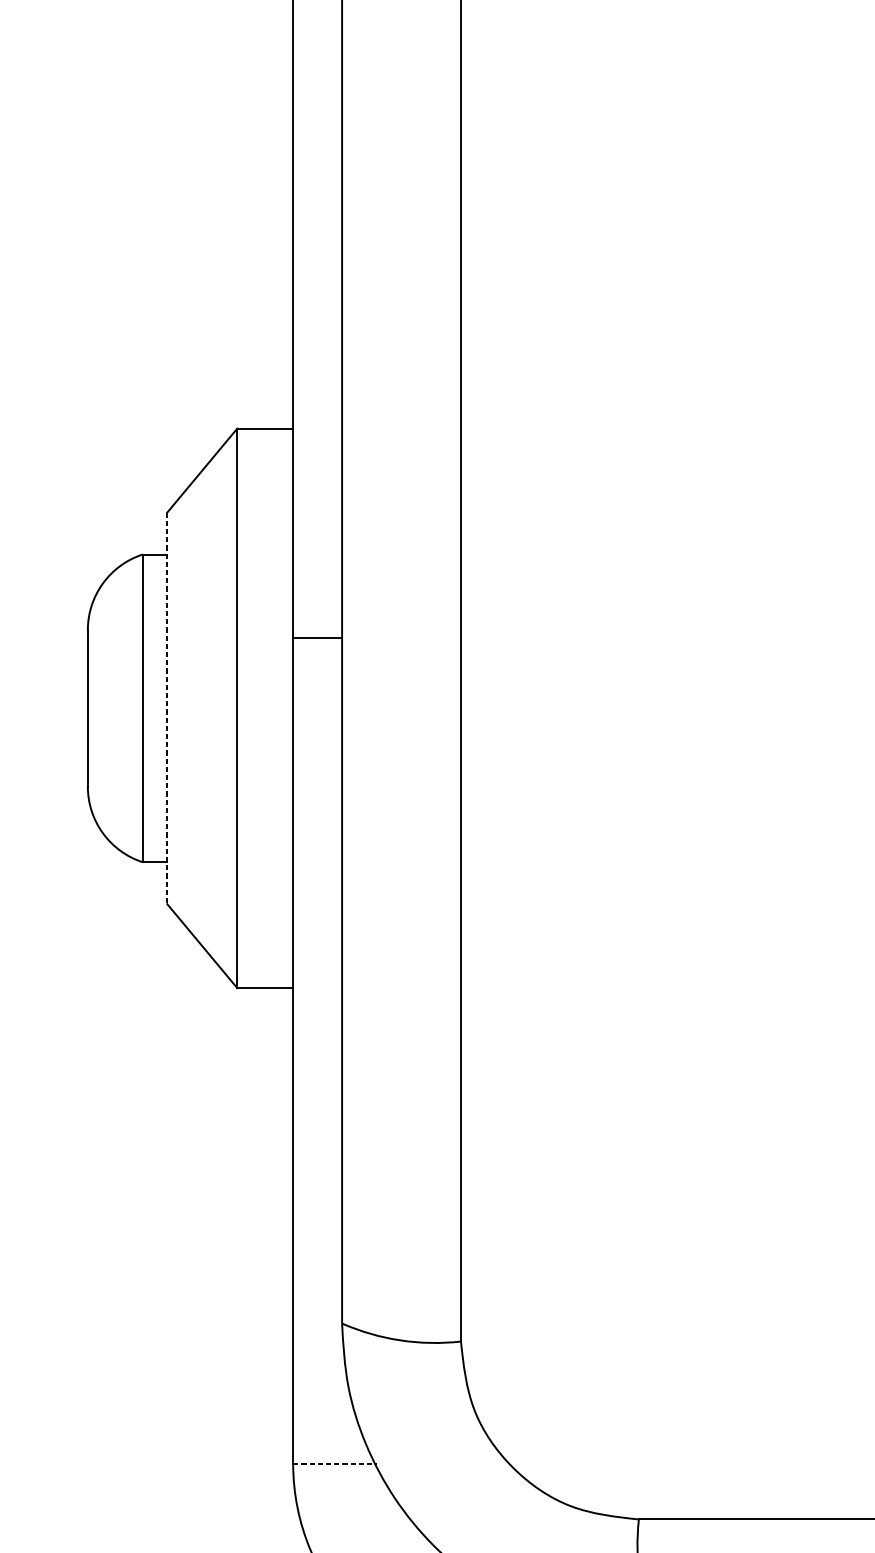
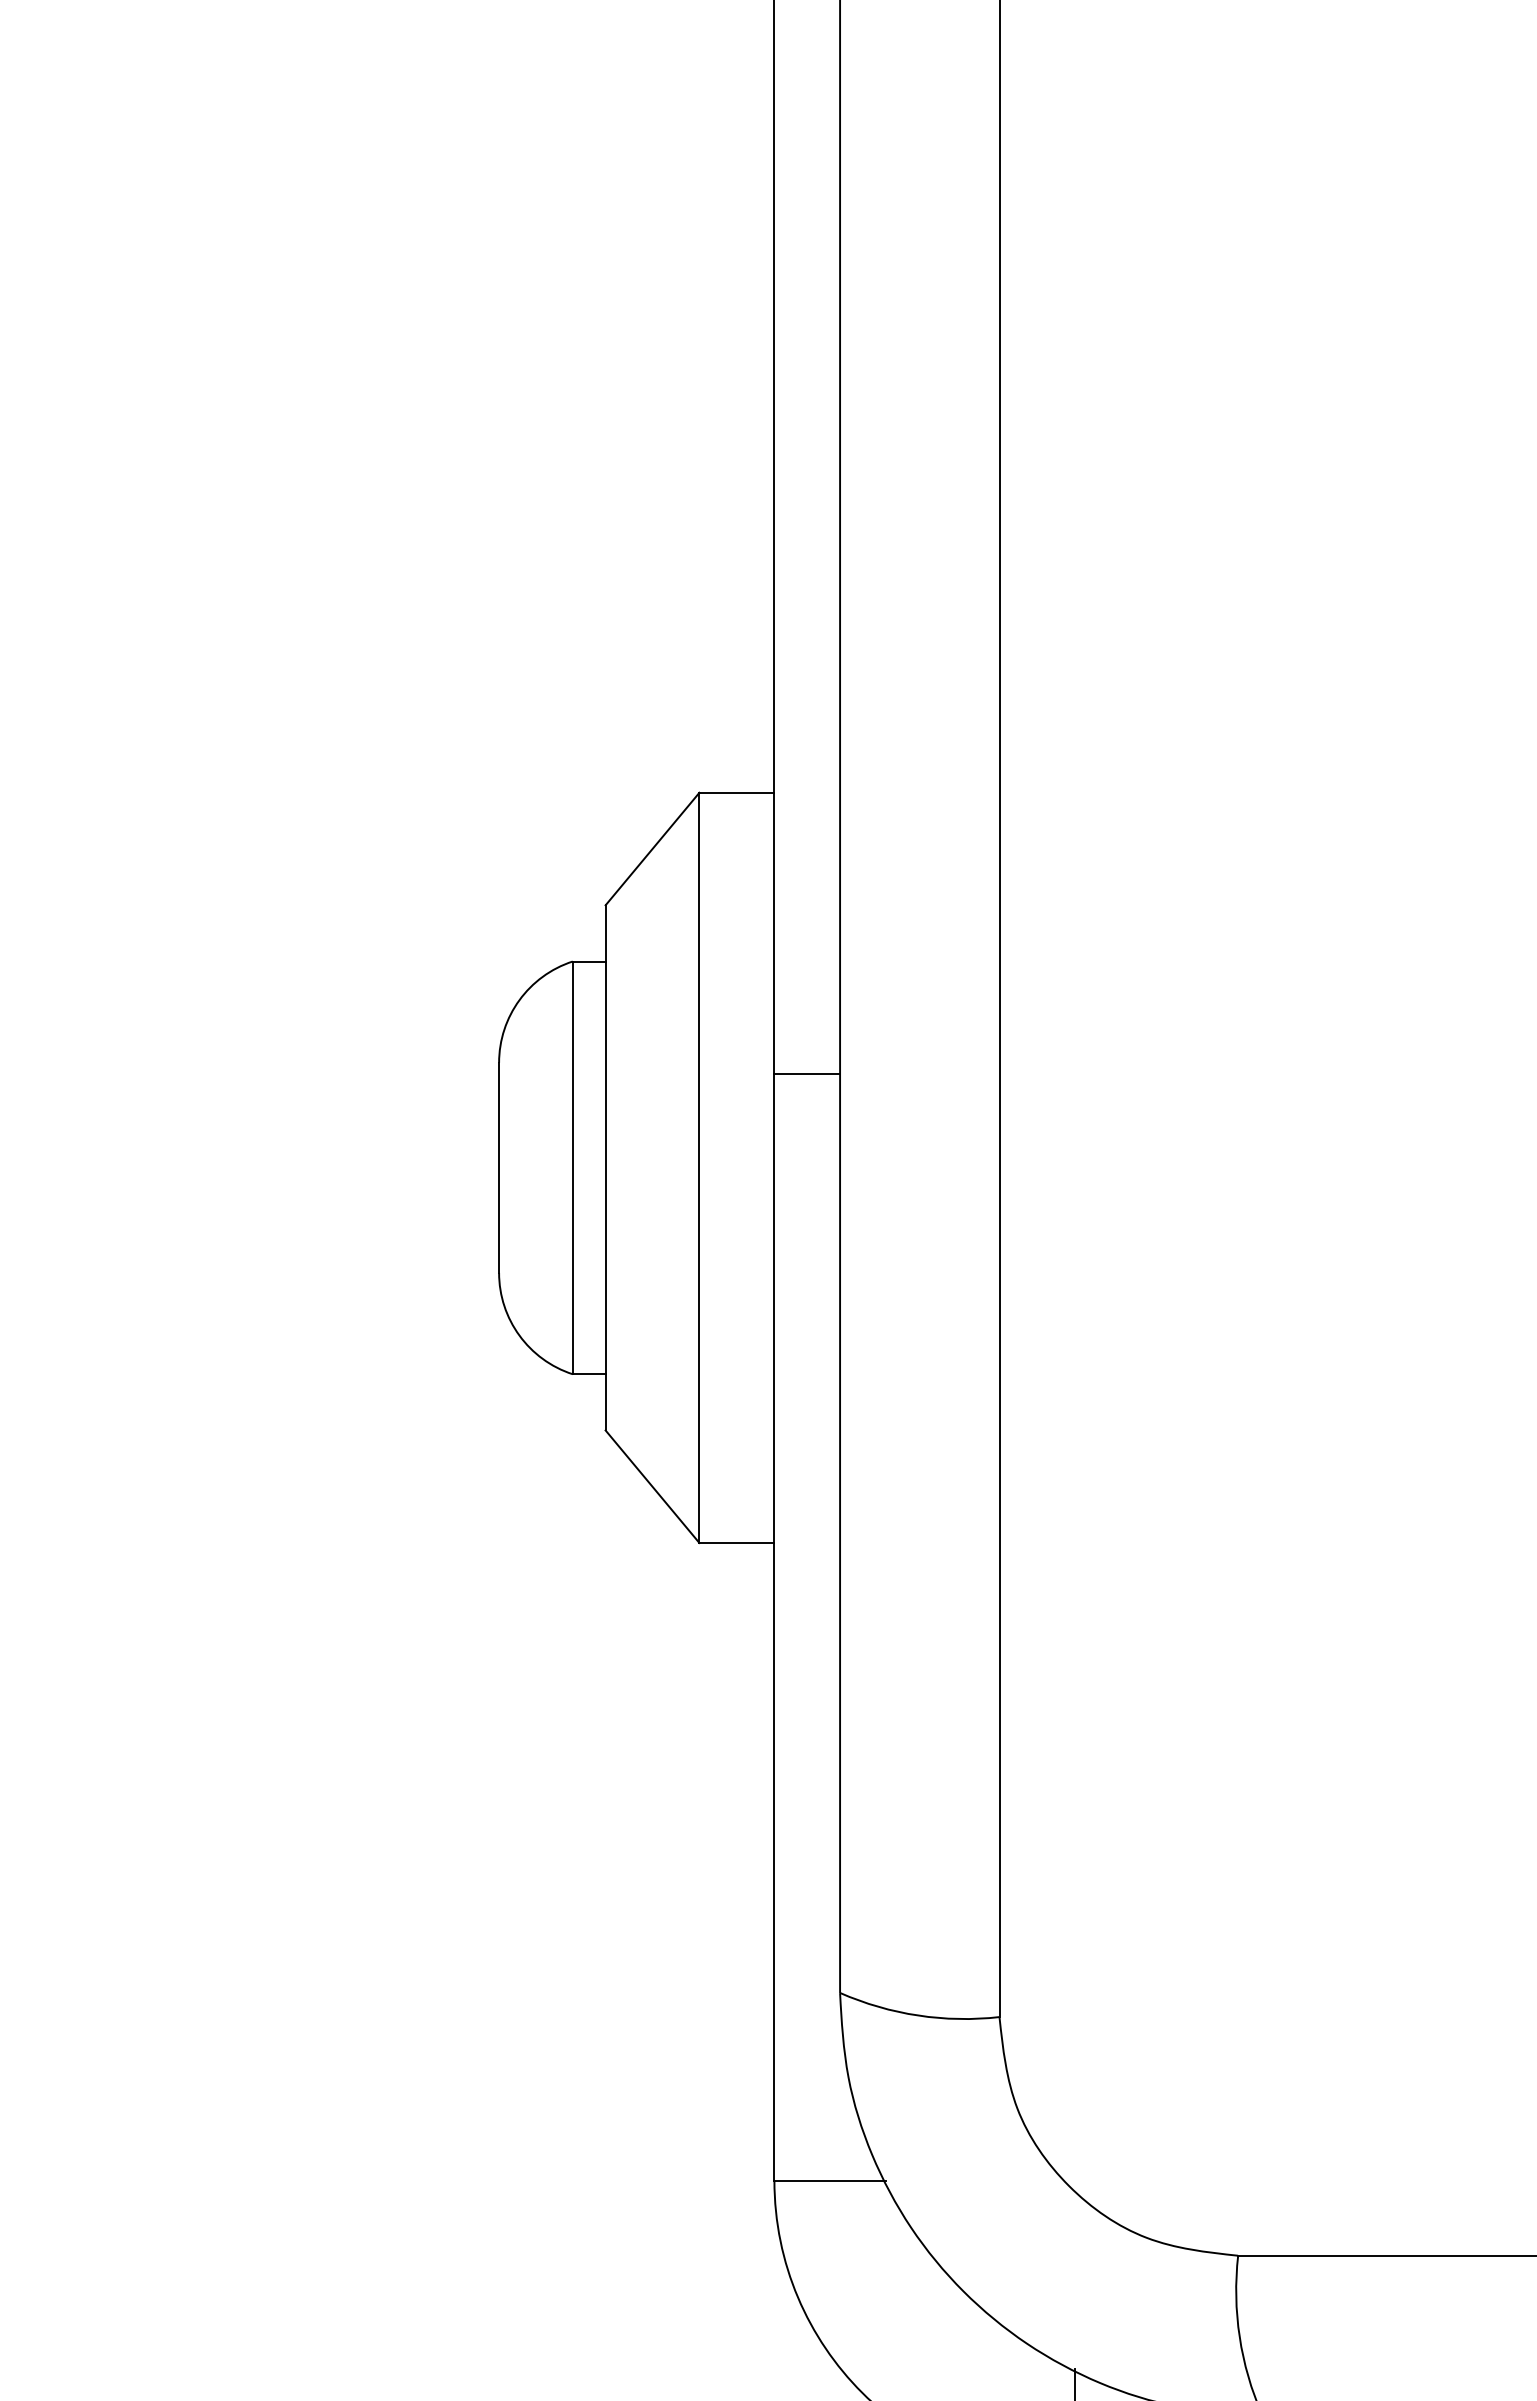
line: (167, 708) -> (605, 1167), dashed -> solid
line: (334, 1463) -> (830, 2180), dashed -> solid

